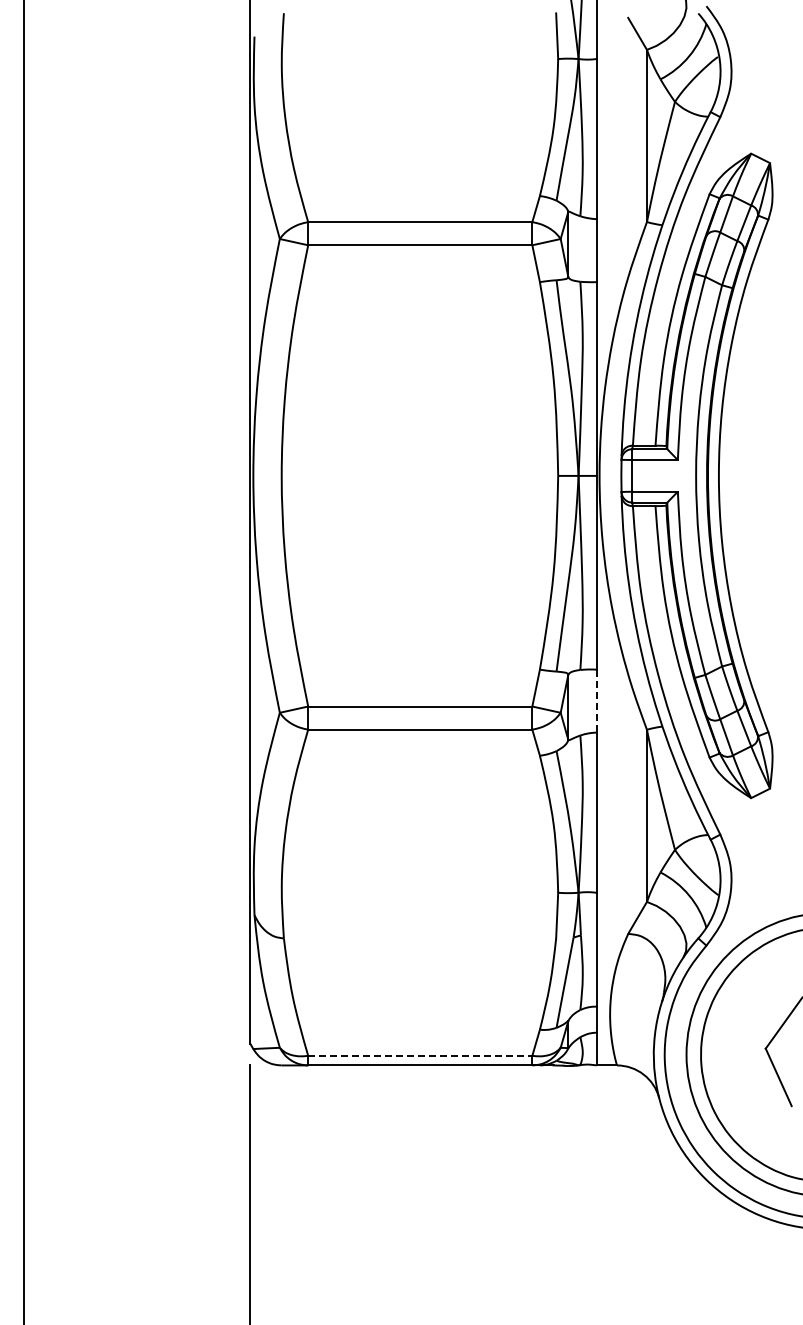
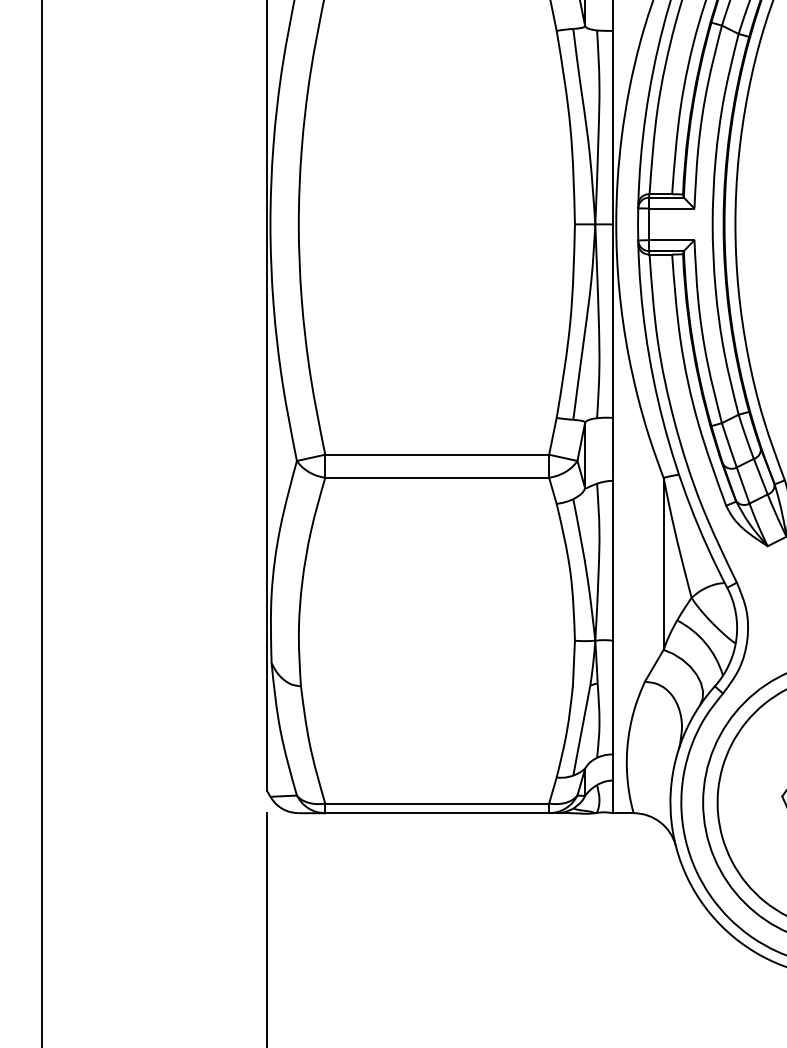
line: (596, 701) -> (613, 449), dashed -> solid
line: (420, 1055) -> (437, 803), dashed -> solid

